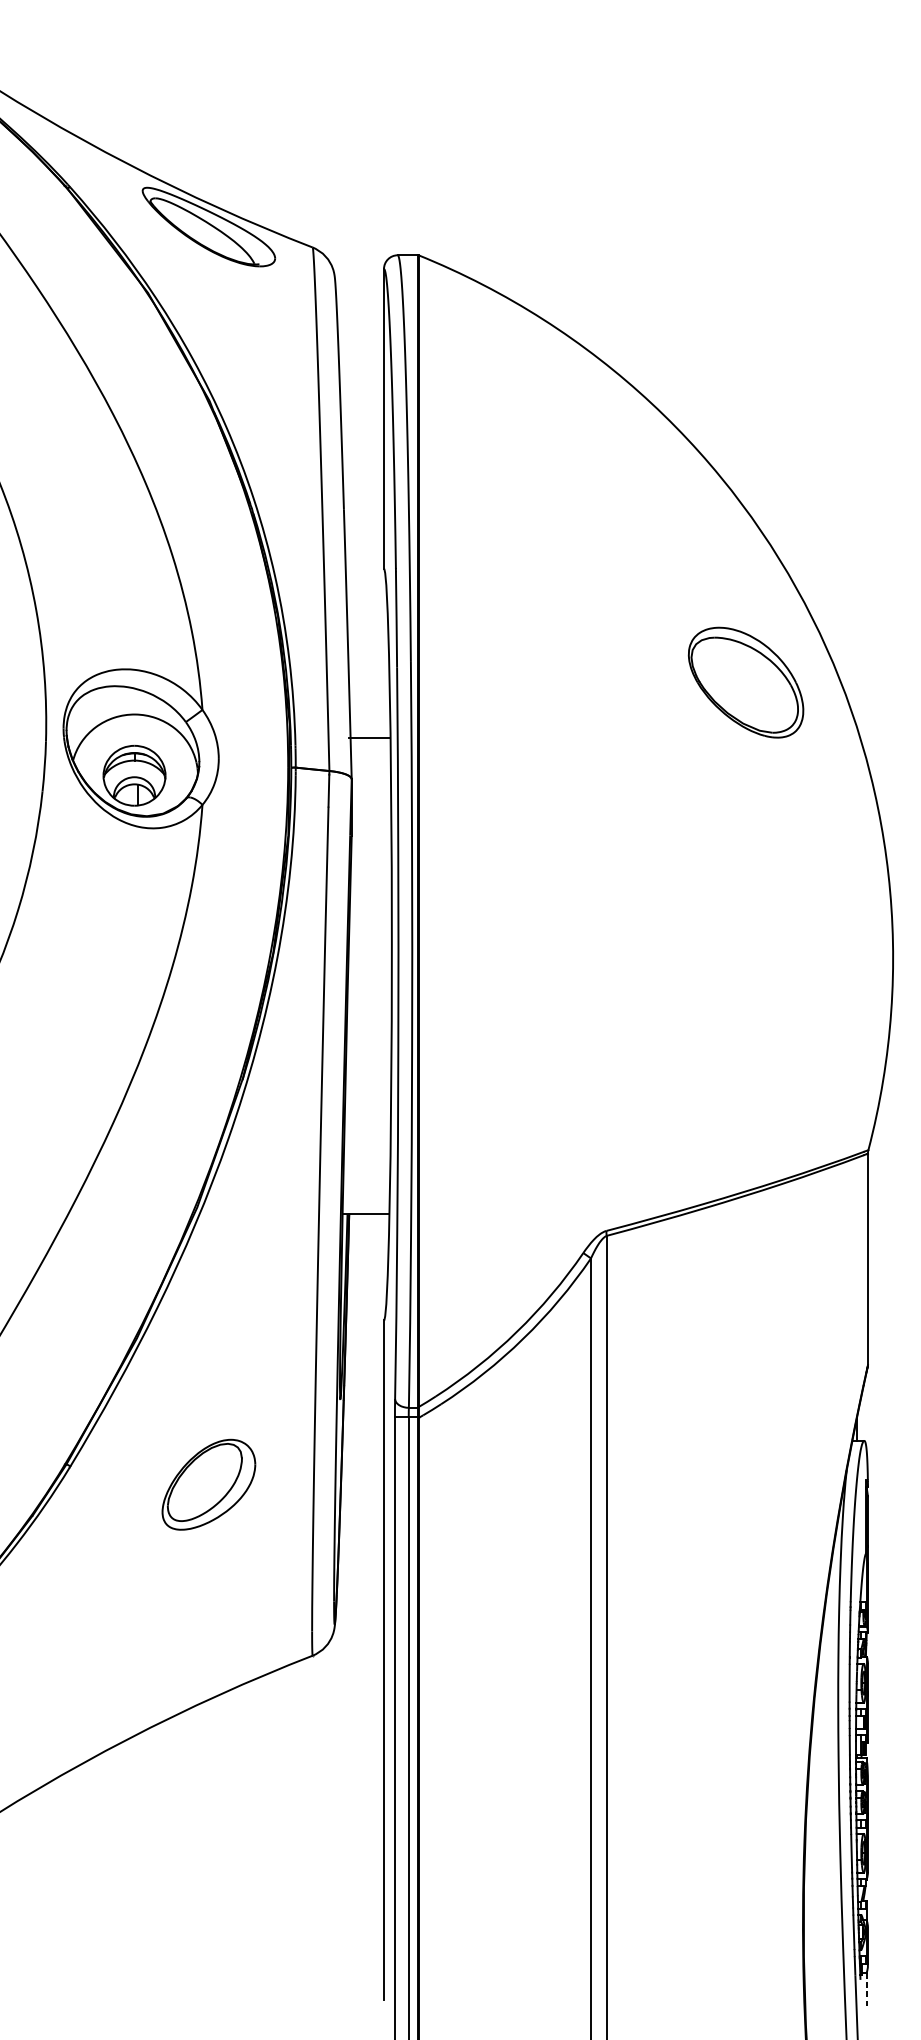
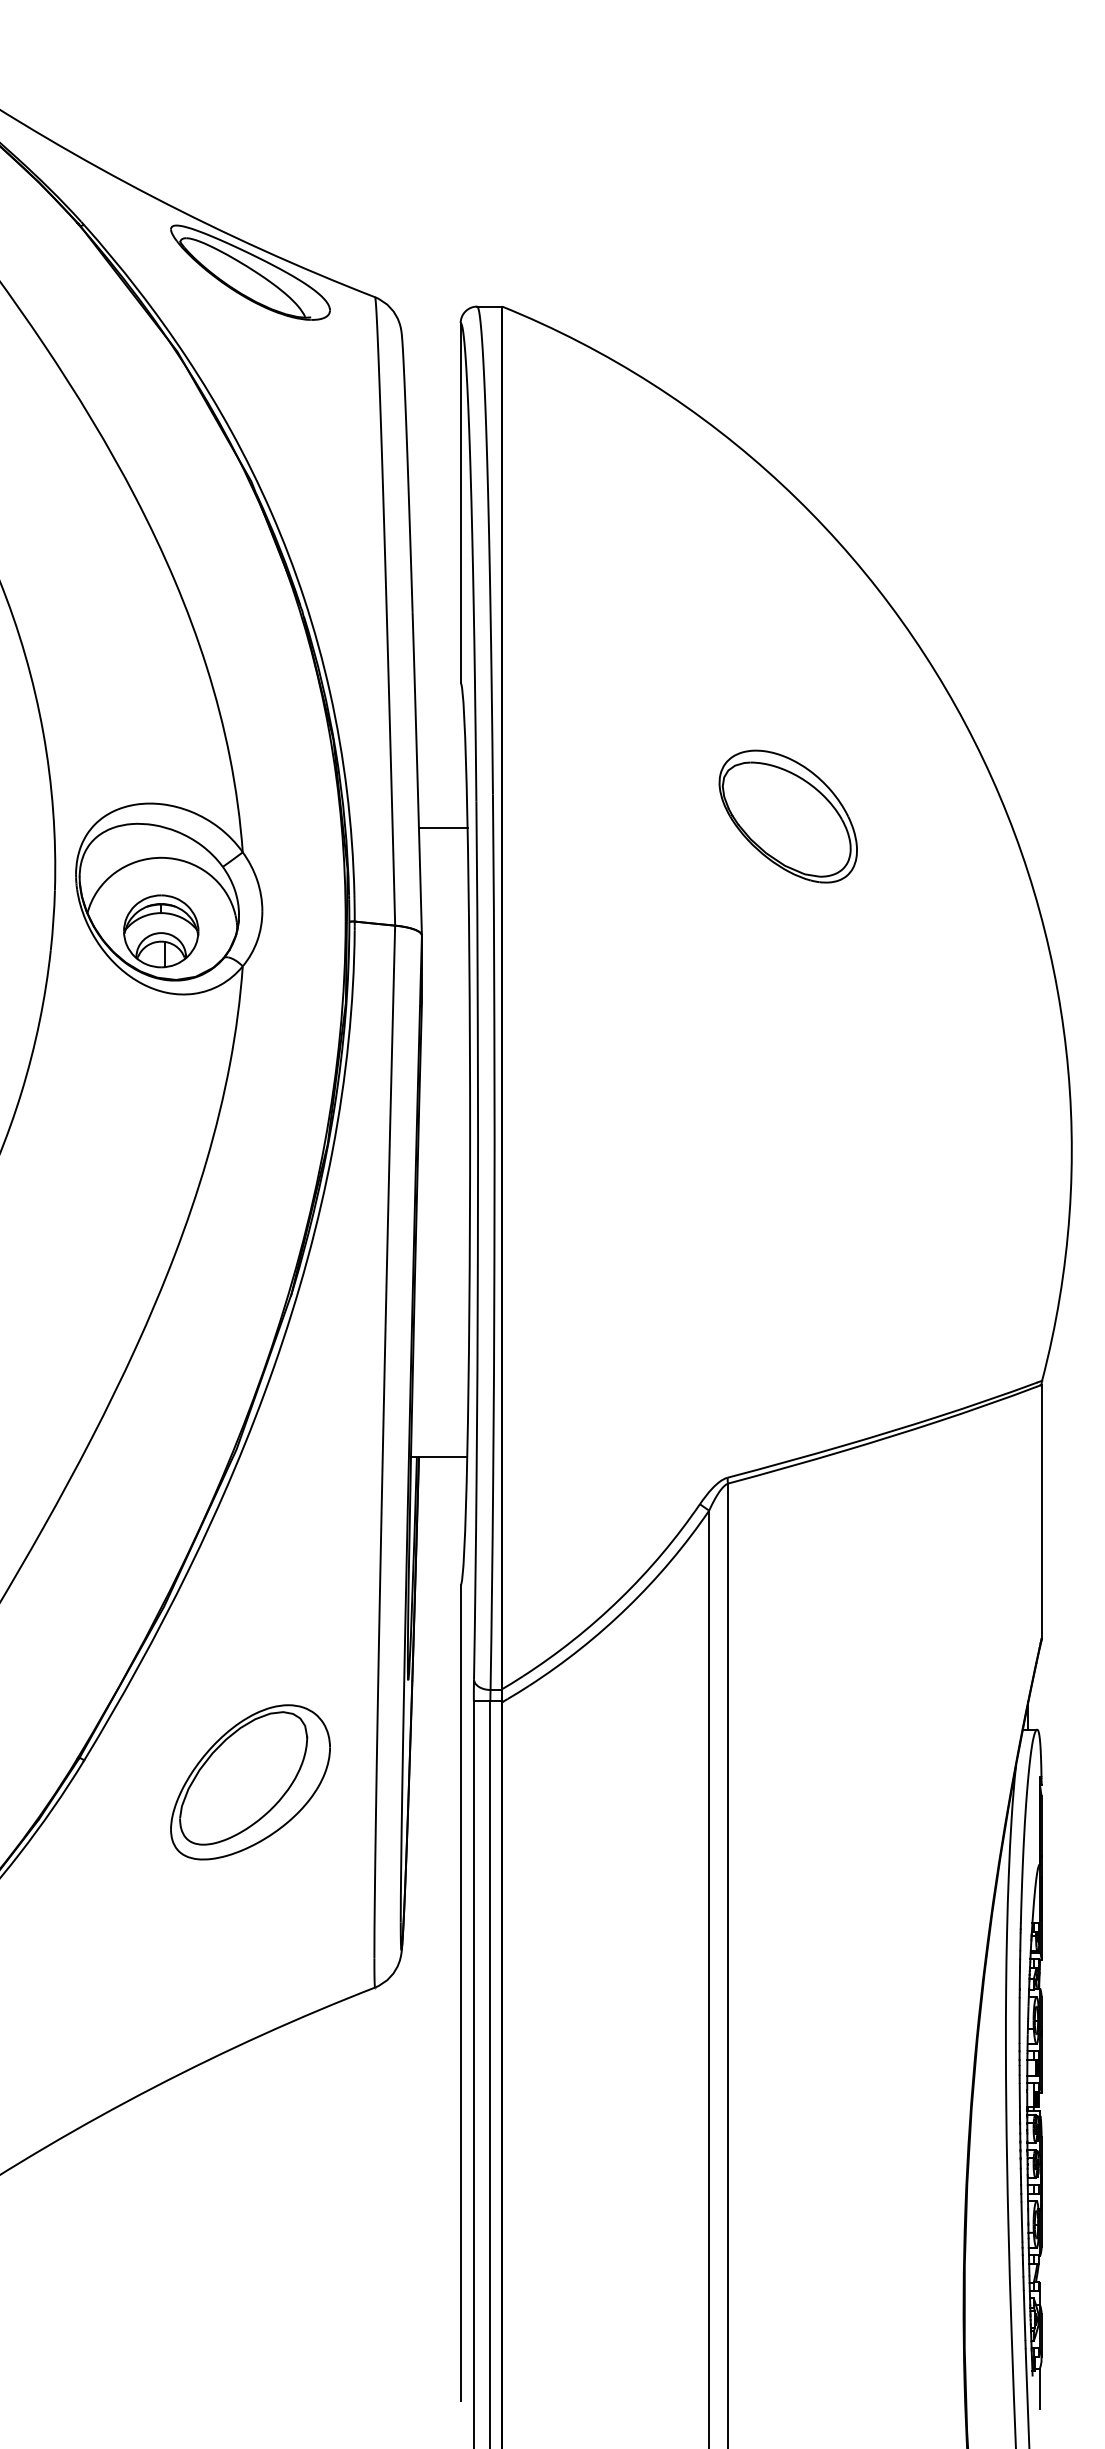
part: (745, 682) -> (787, 816), moved
line: (368, 737) -> (442, 827), moved
part: (208, 1484) -> (250, 1782), size x1.43
line: (866, 1990) -> (1039, 2389), dashed -> solid

